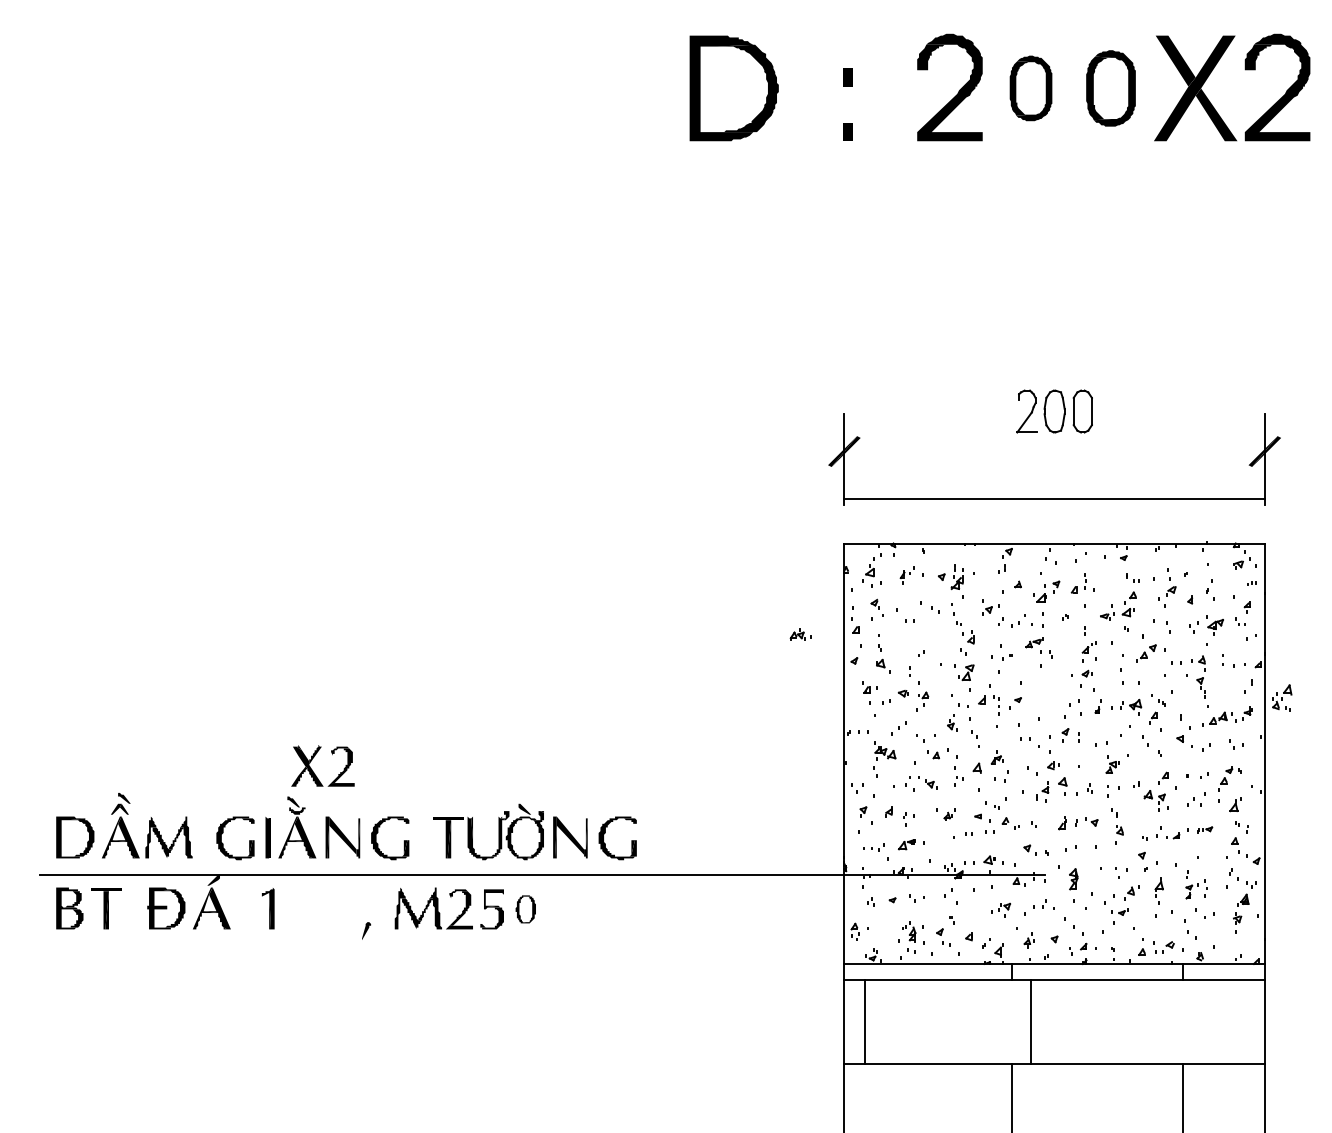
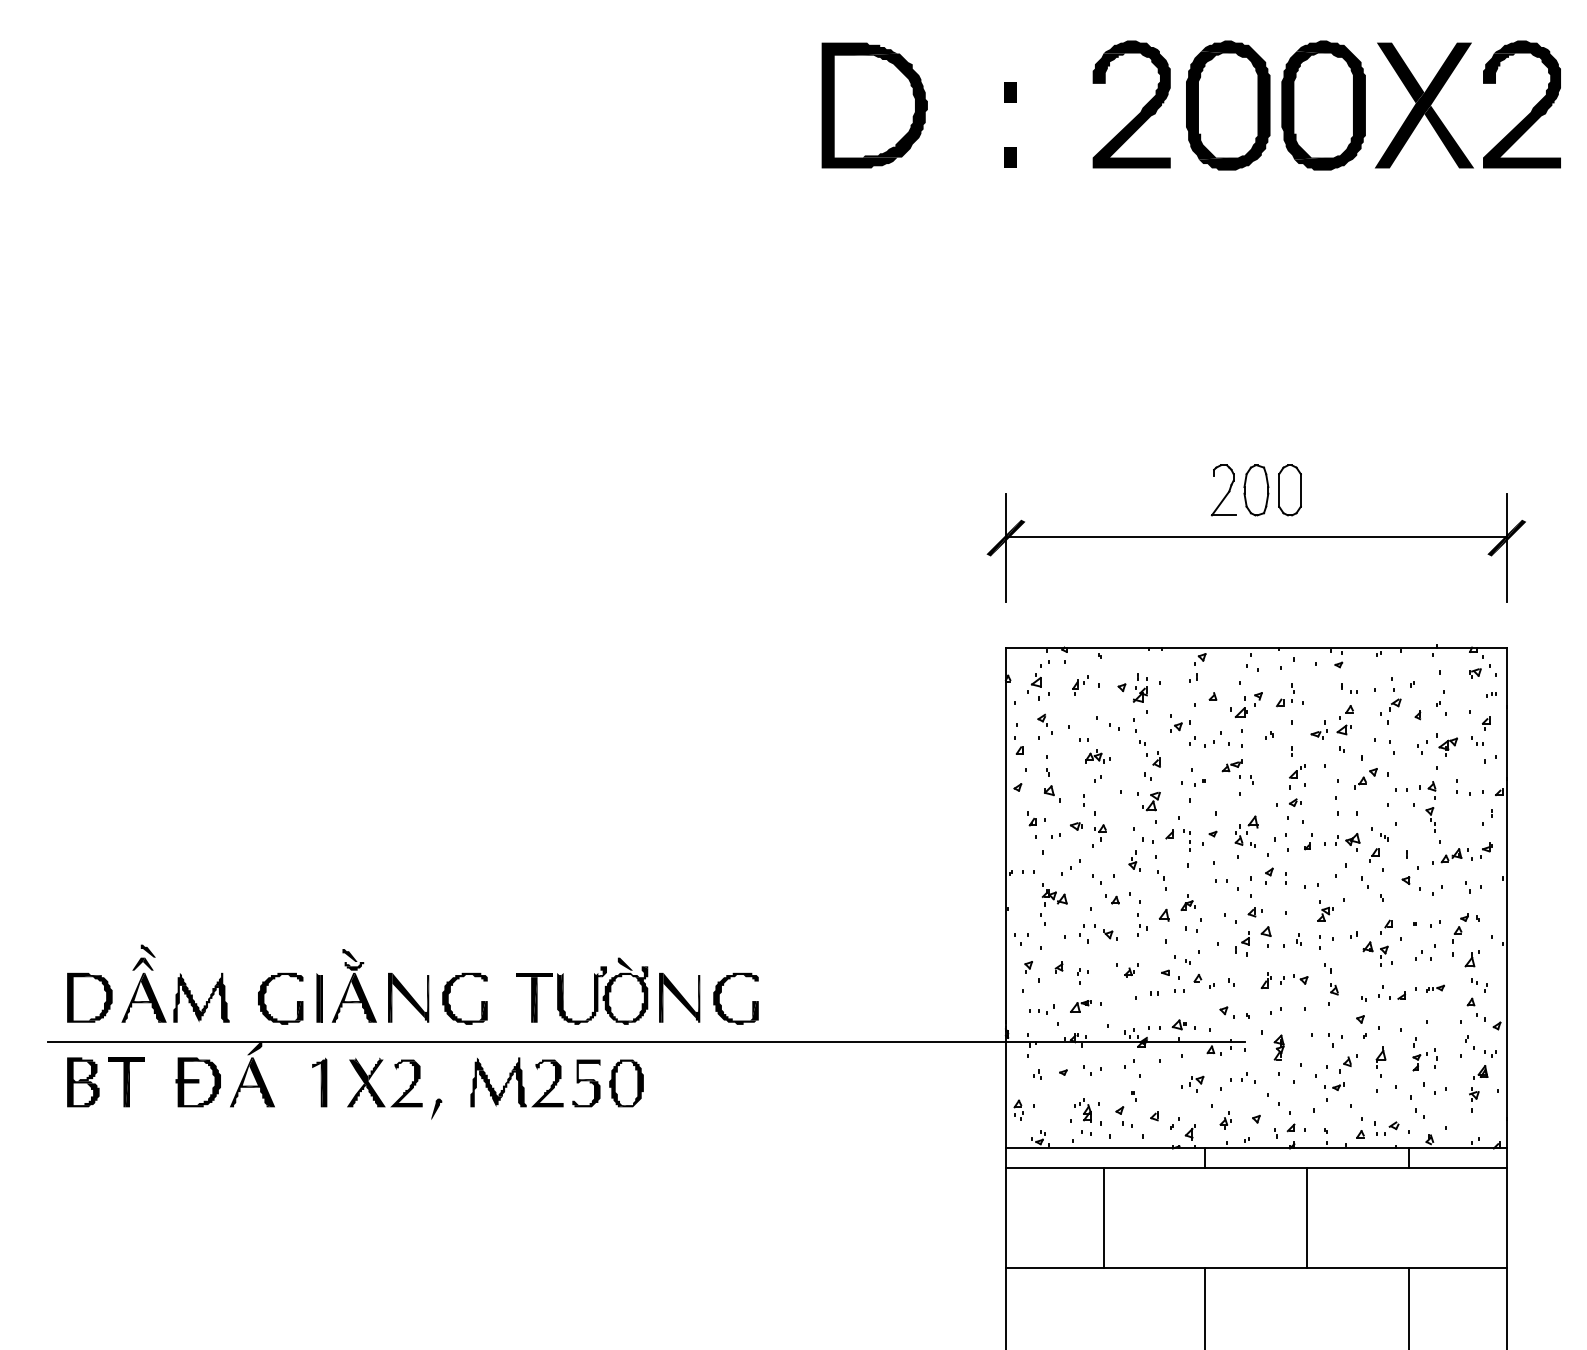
part: (1031, 88) -> (1228, 105), size x1.67
part: (1110, 88) -> (1323, 105), size x1.43
line: (1053, 498) -> (1255, 537), moved
part: (800, 634) -> (1097, 756), moved
part: (1282, 697) -> (1246, 831), moved
part: (313, 770) -> (373, 1088), moved
part: (525, 909) -> (626, 1083), size x1.43
line: (864, 1021) -> (1103, 1217), moved
line: (1031, 1021) -> (1307, 1217), moved

